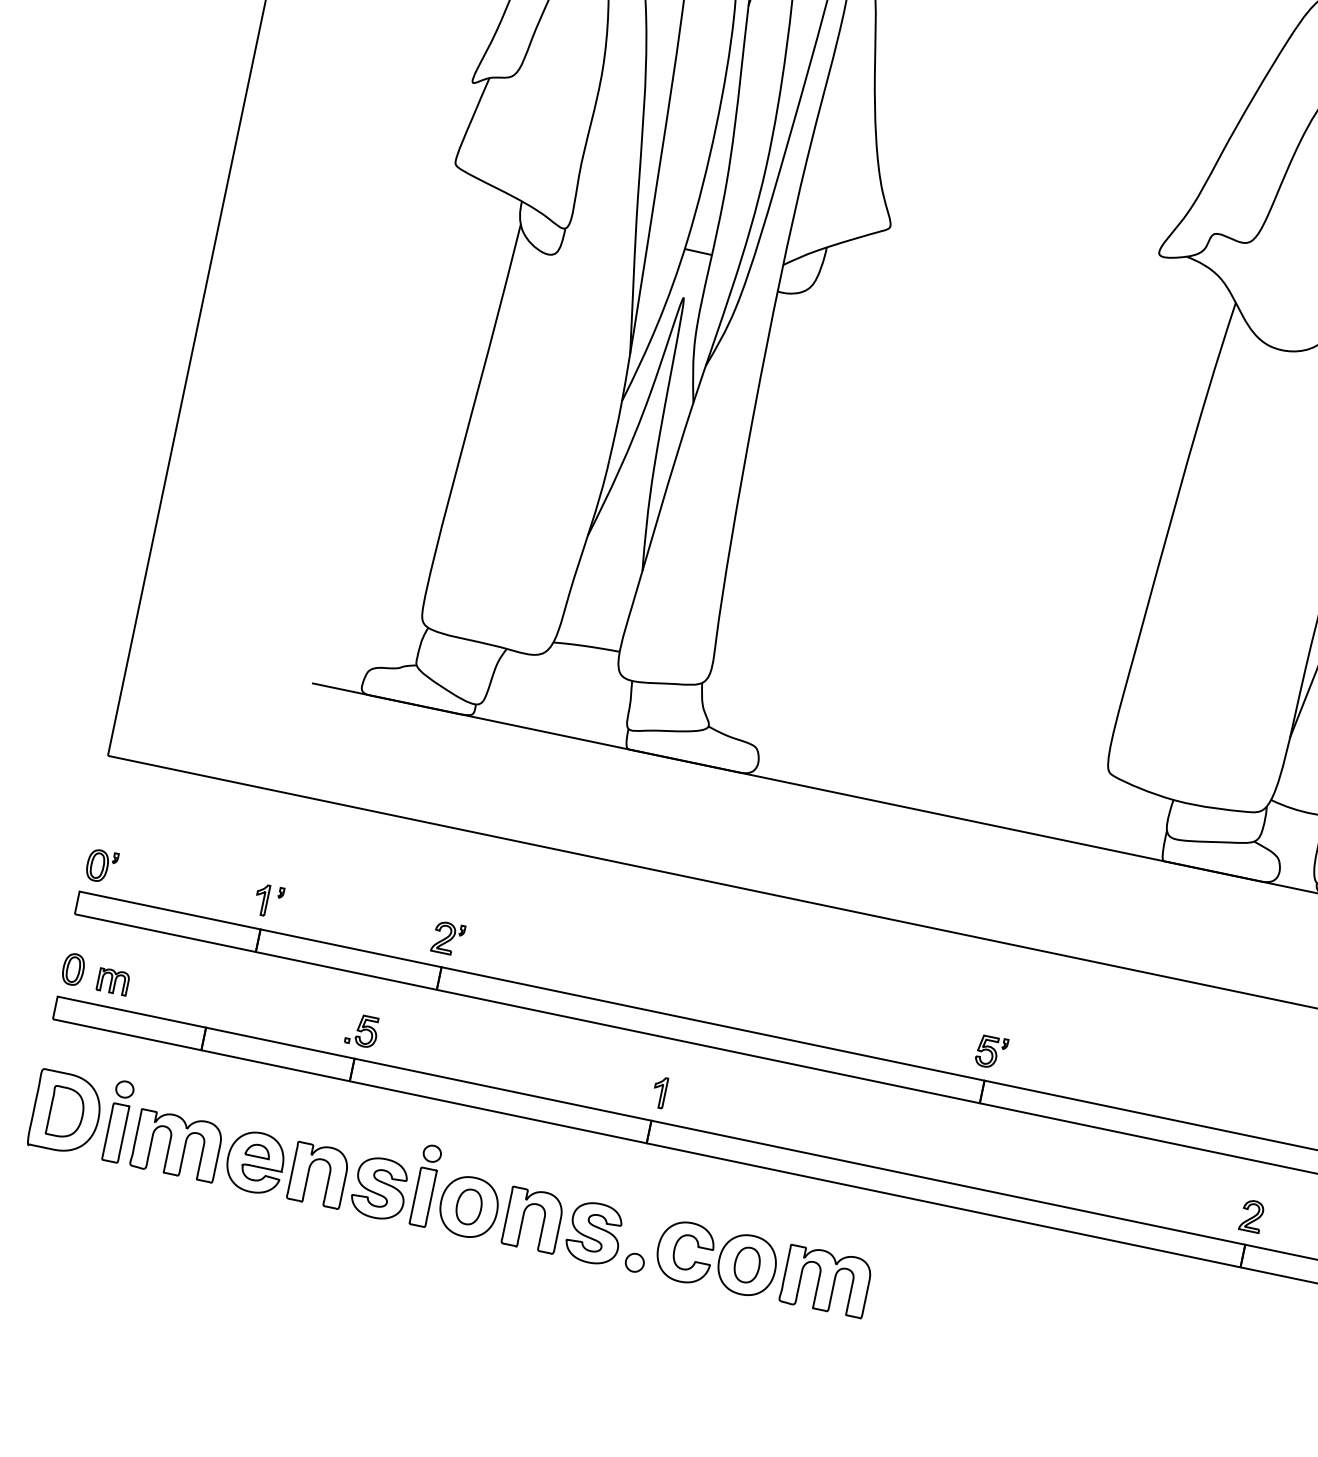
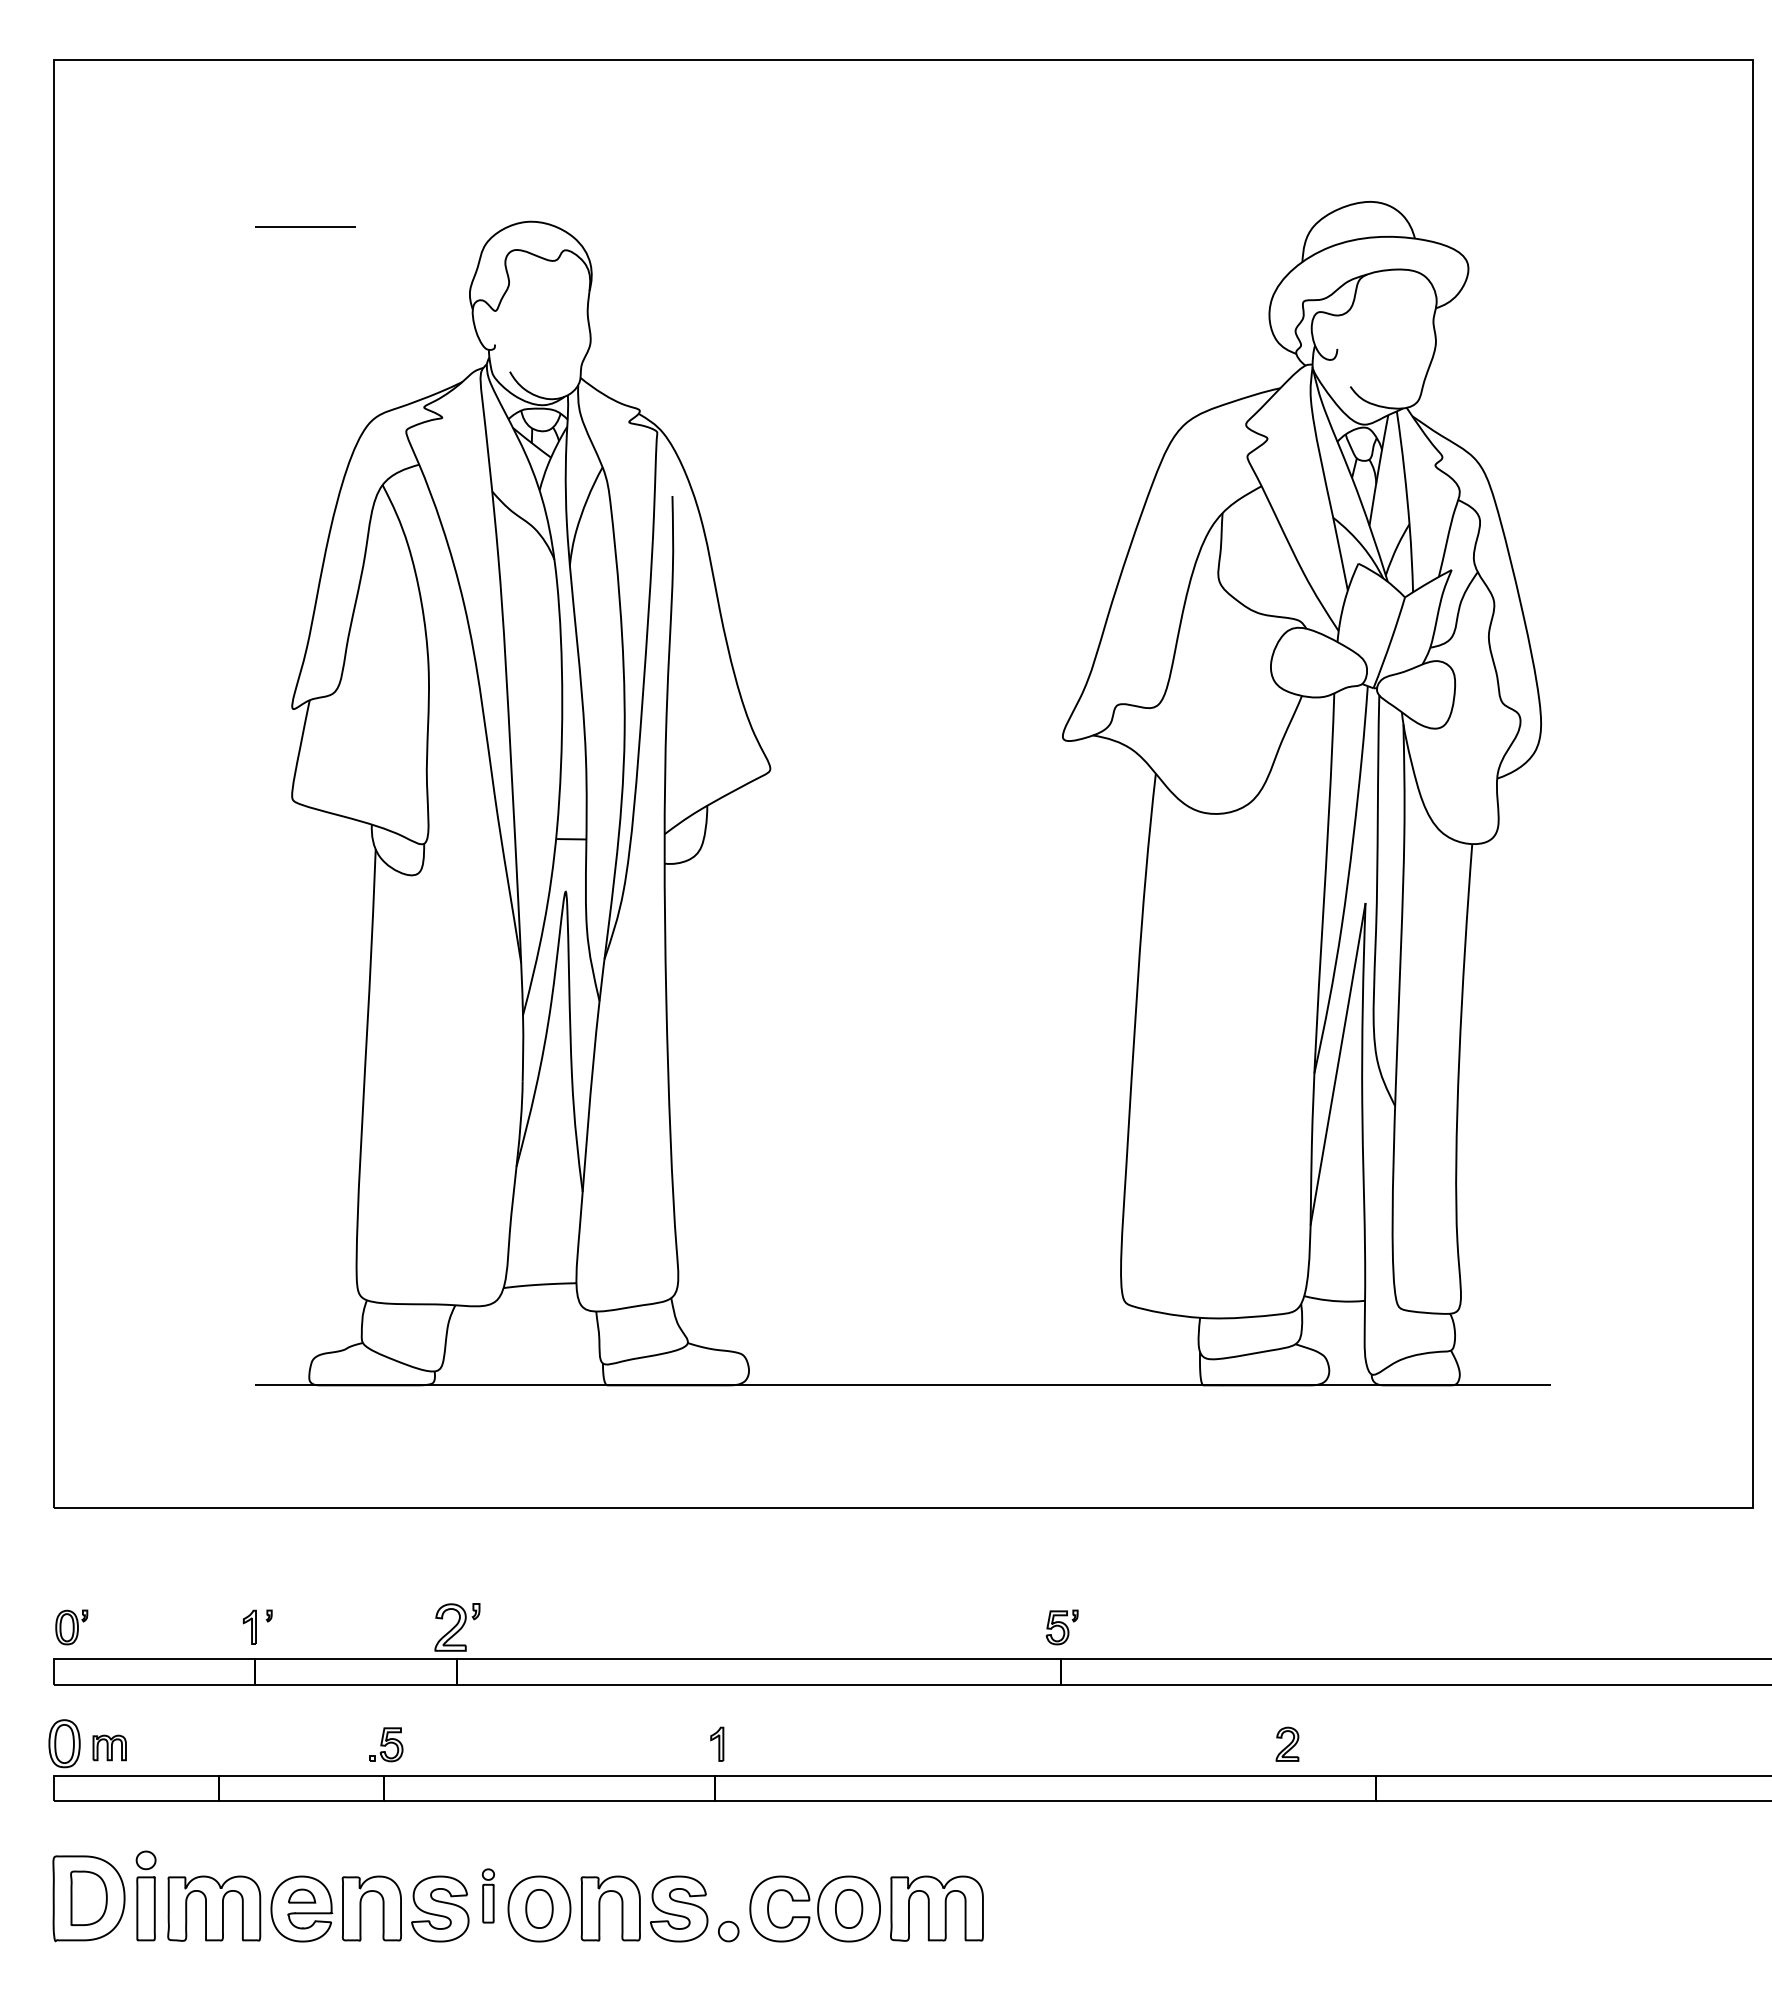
part: (448, 937) -> (457, 1626), size x1.4
part: (73, 969) -> (64, 1743), size x1.4
part: (425, 1185) -> (488, 1895), size x0.6
part: (1252, 1215) -> (1287, 1743), moved

